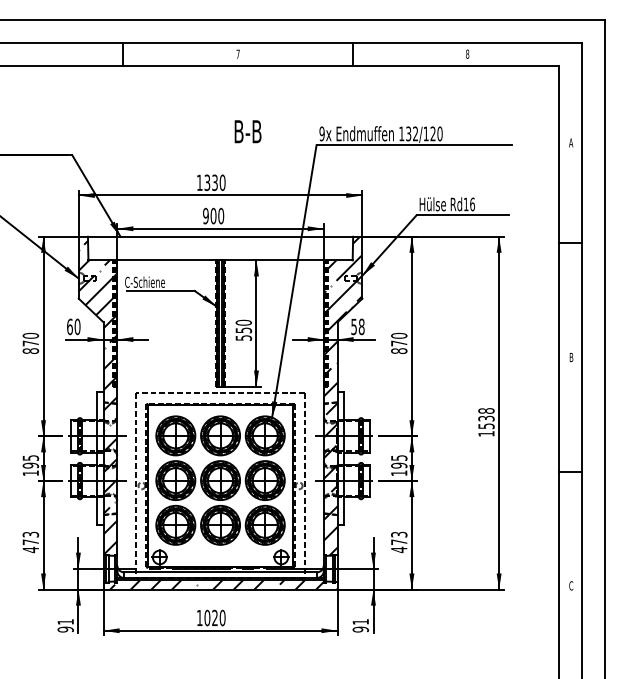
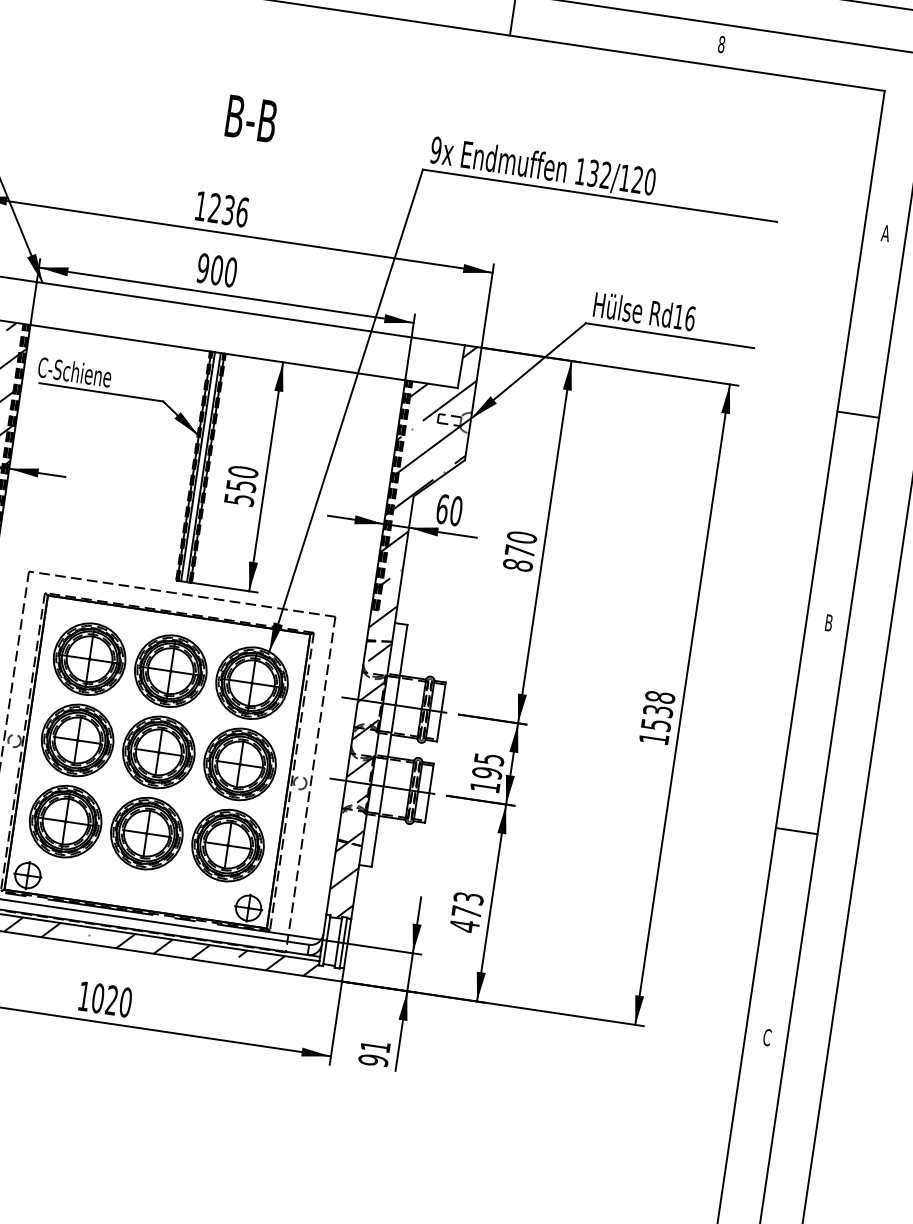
text: (247, 131) -> (250, 118), moved
text: (214, 182) -> (227, 209), 1330 -> 1236
text: (357, 326) -> (448, 509), 58 -> 60

